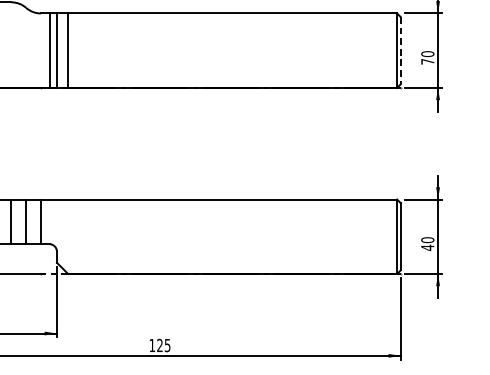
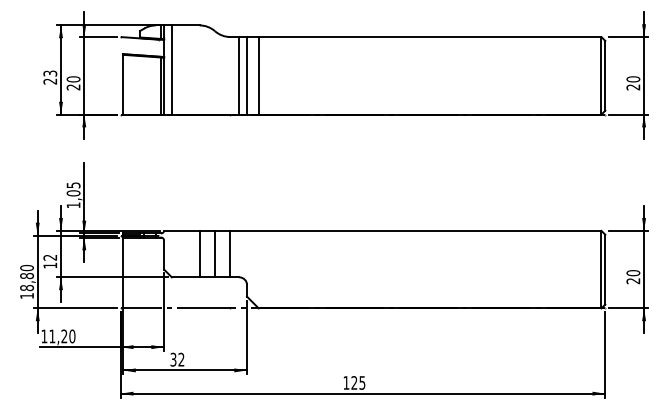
line: (401, 50) -> (605, 75), dashed -> solid
text: (427, 61) -> (633, 87), 70 -> 20
text: (427, 247) -> (633, 280), 40 -> 20

